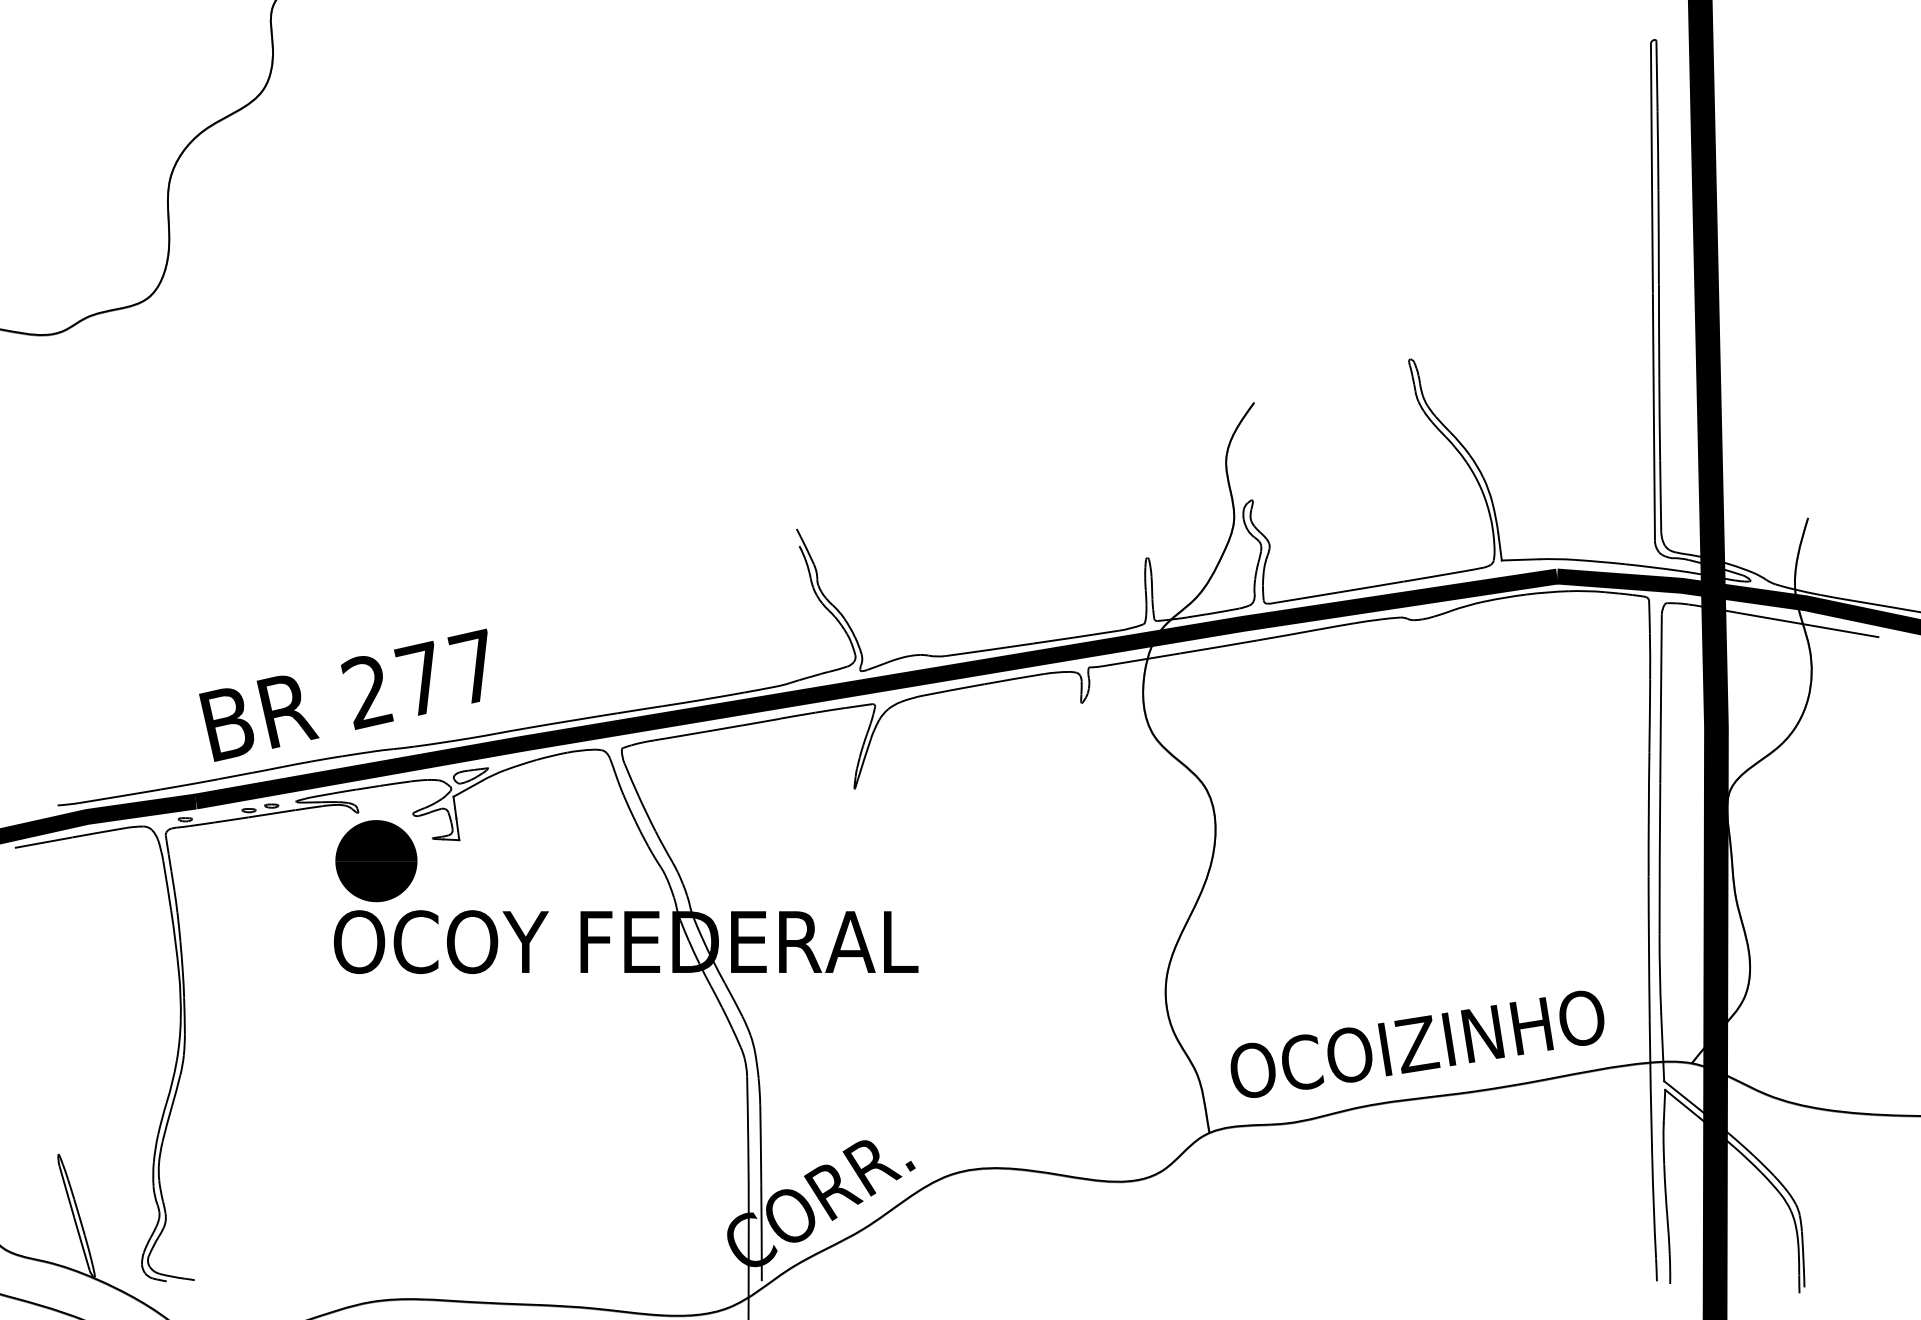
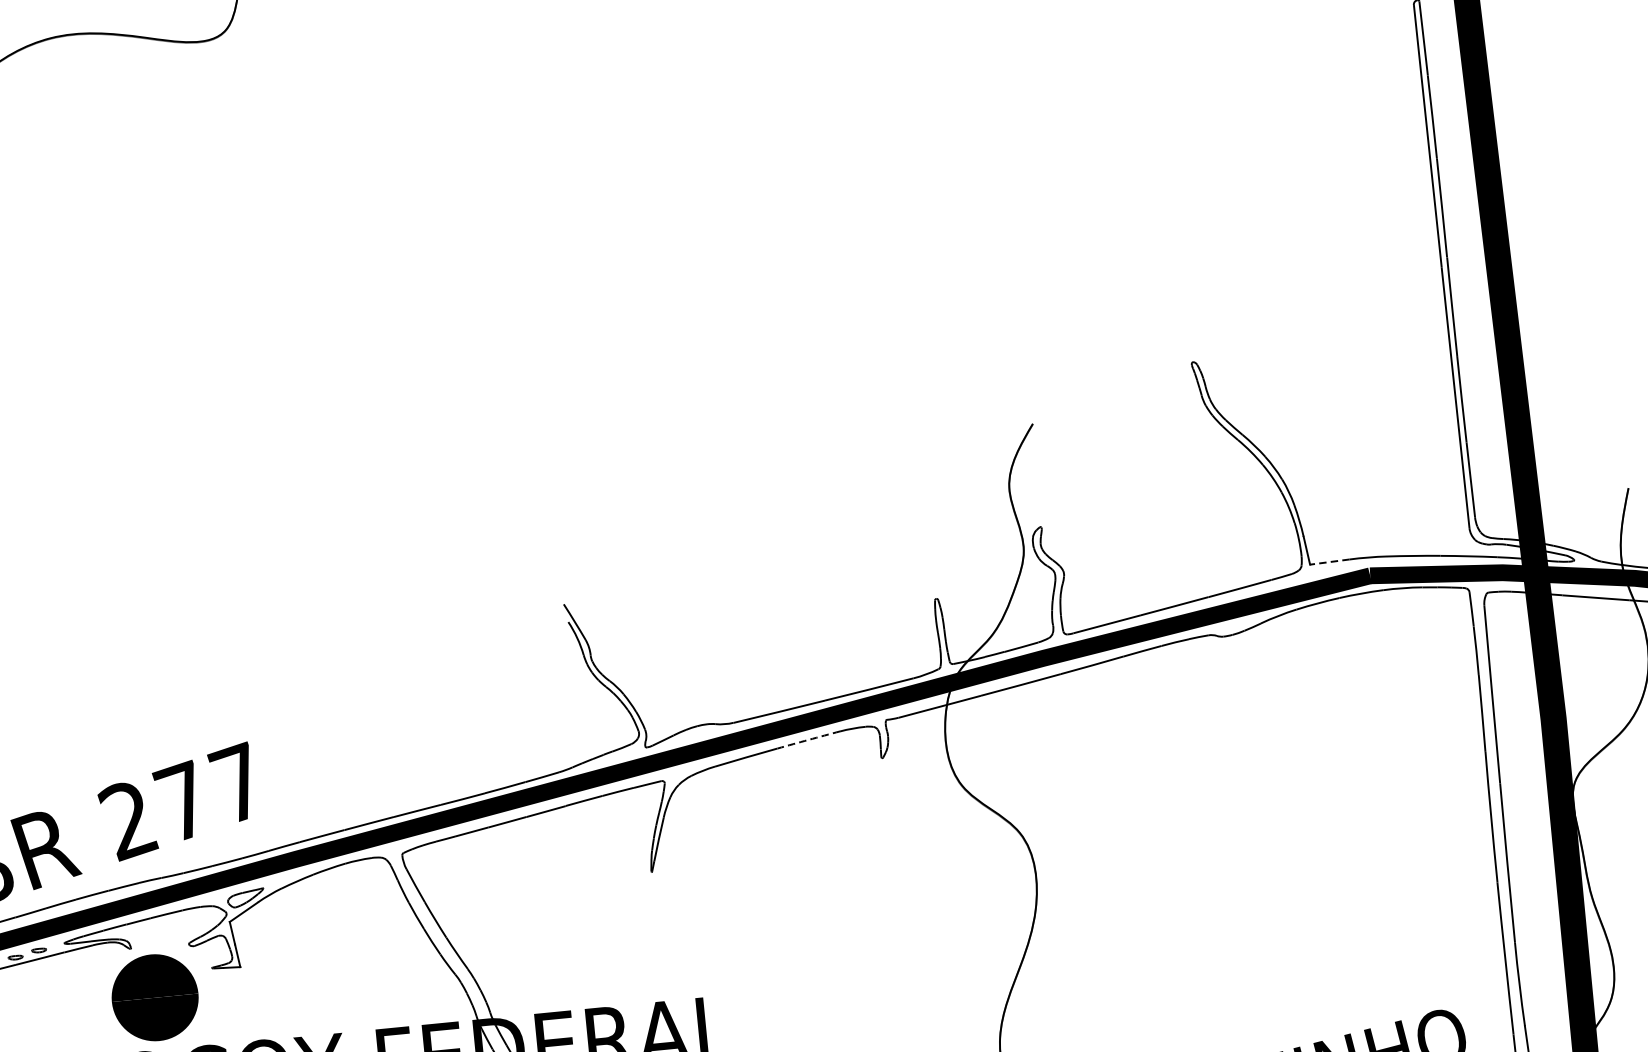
line: (1520, 559) -> (1329, 561), solid -> dashed
arc: (1014, 678) -> (808, 739), solid -> dashed

